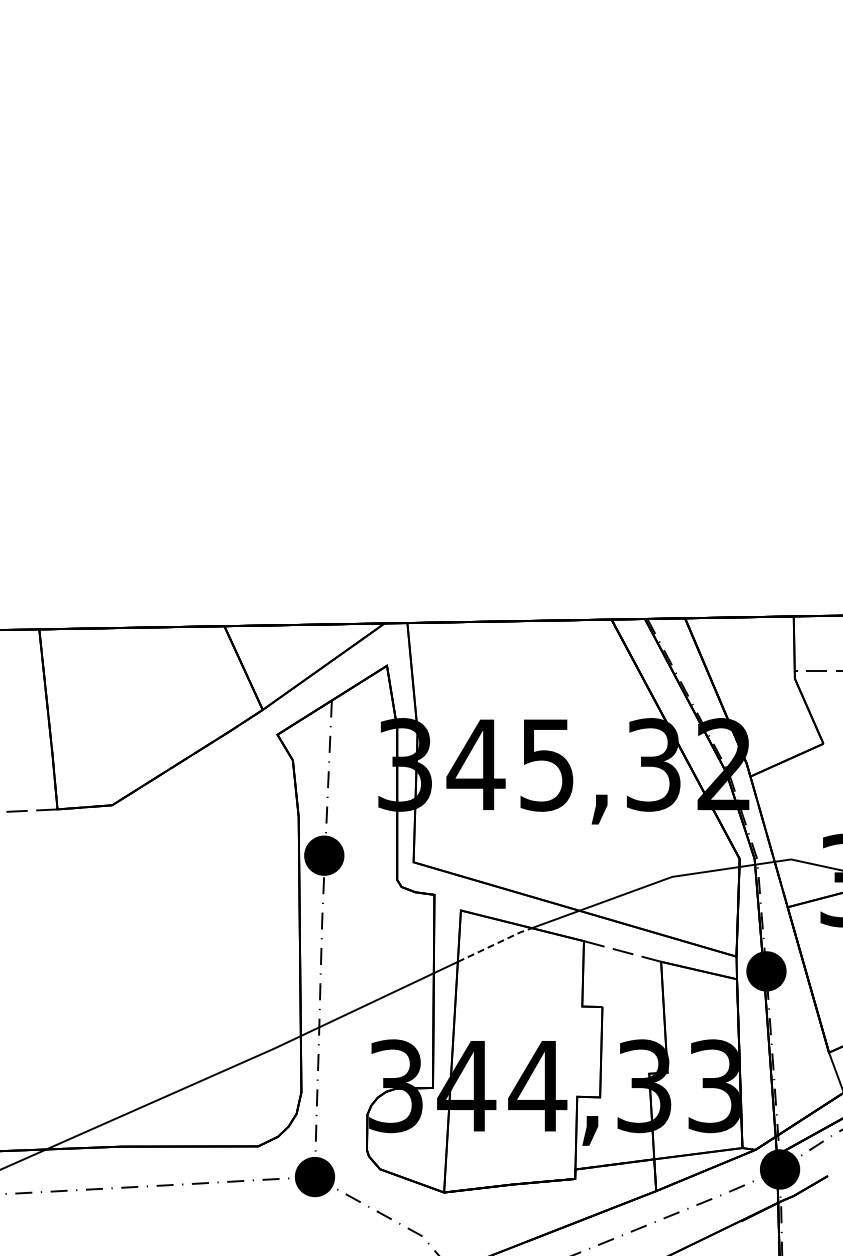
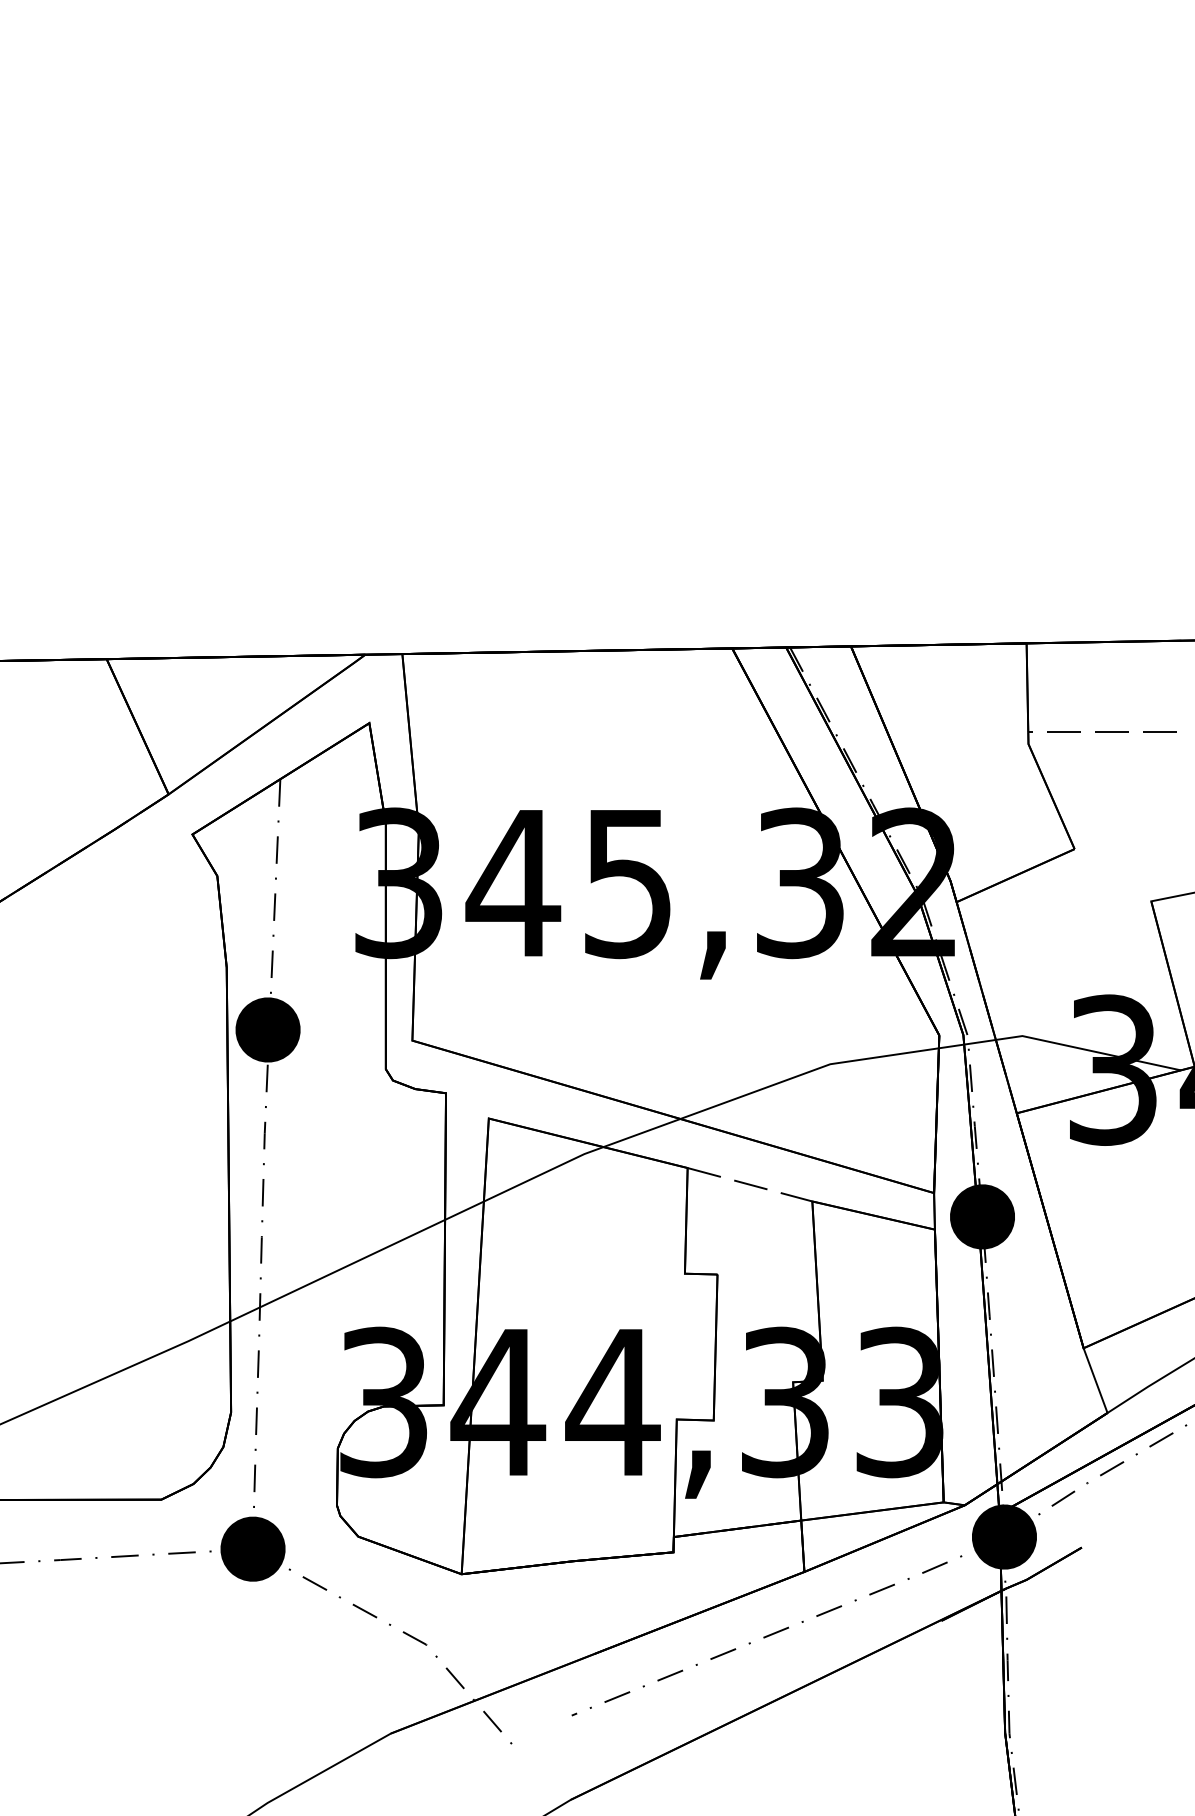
line: (495, 944) -> (544, 1173), dashed -> solid

